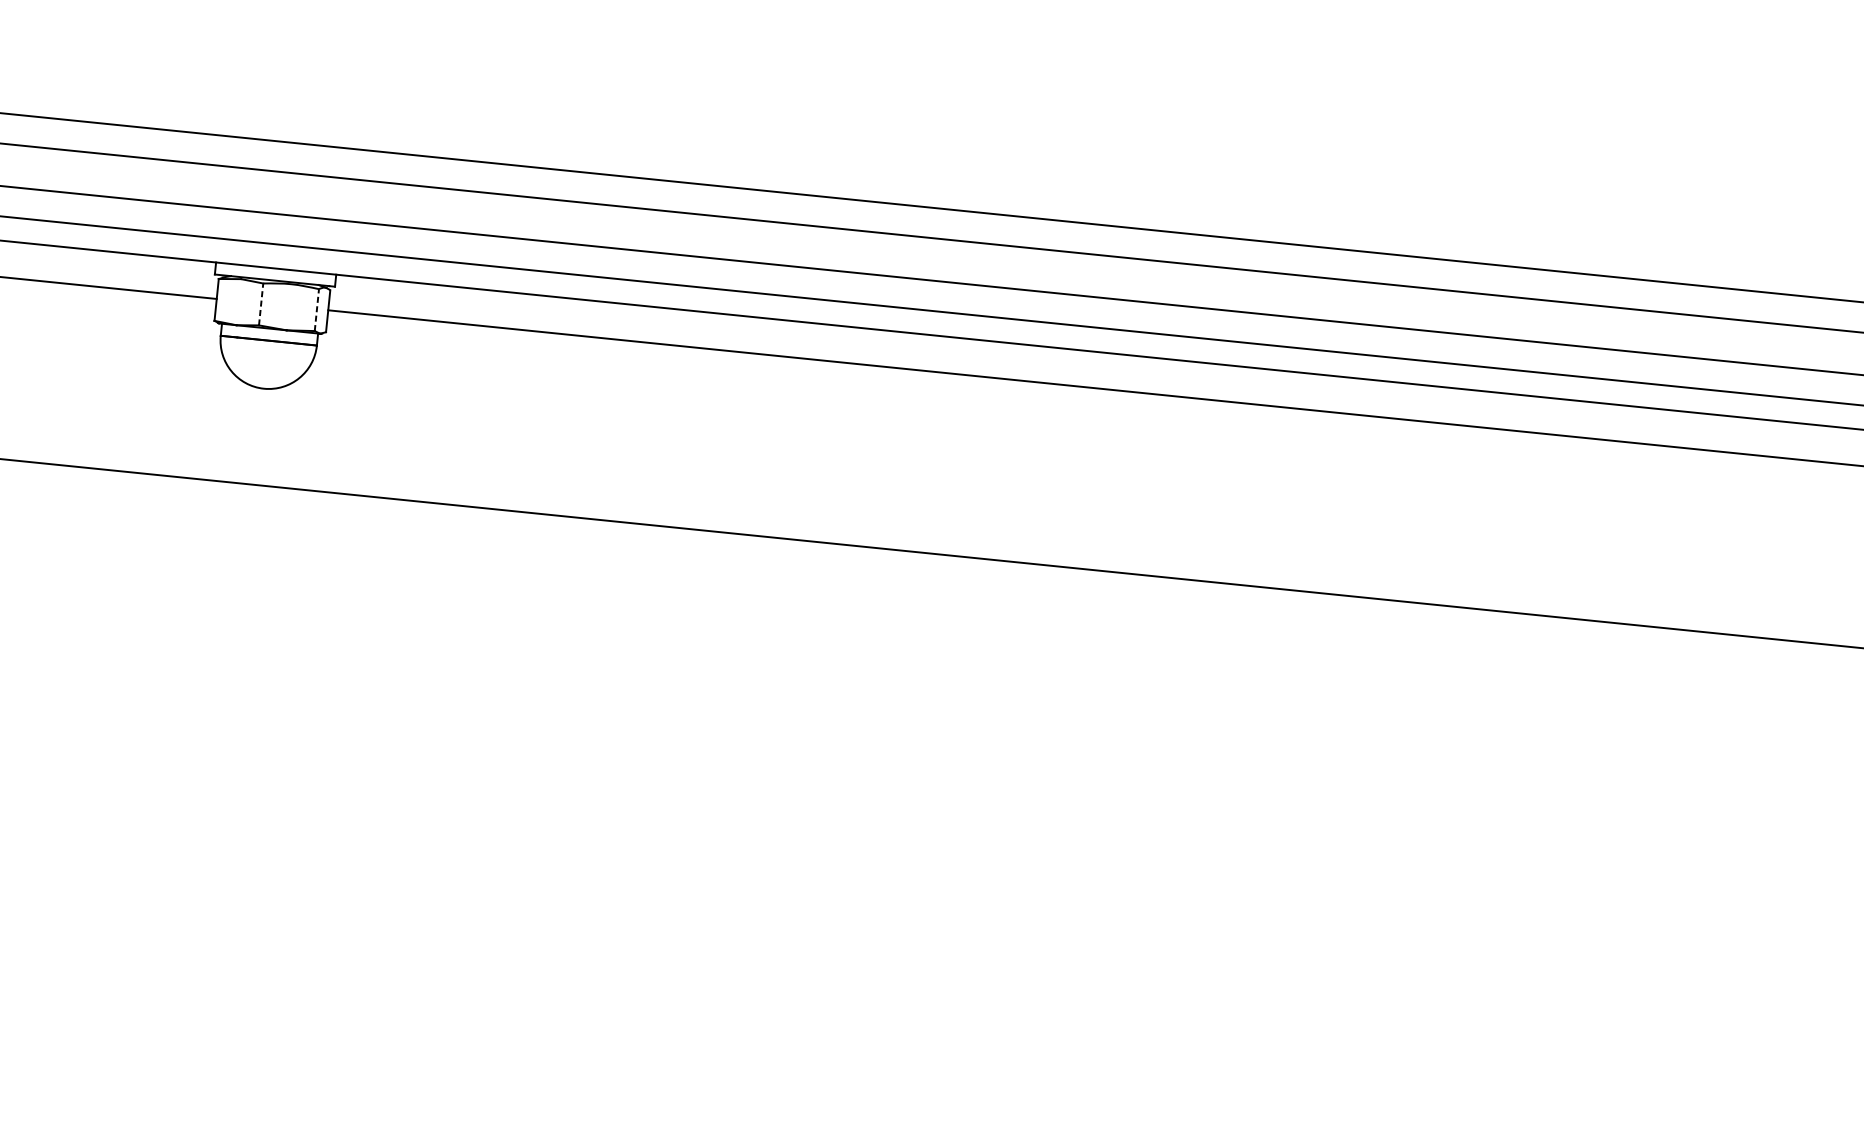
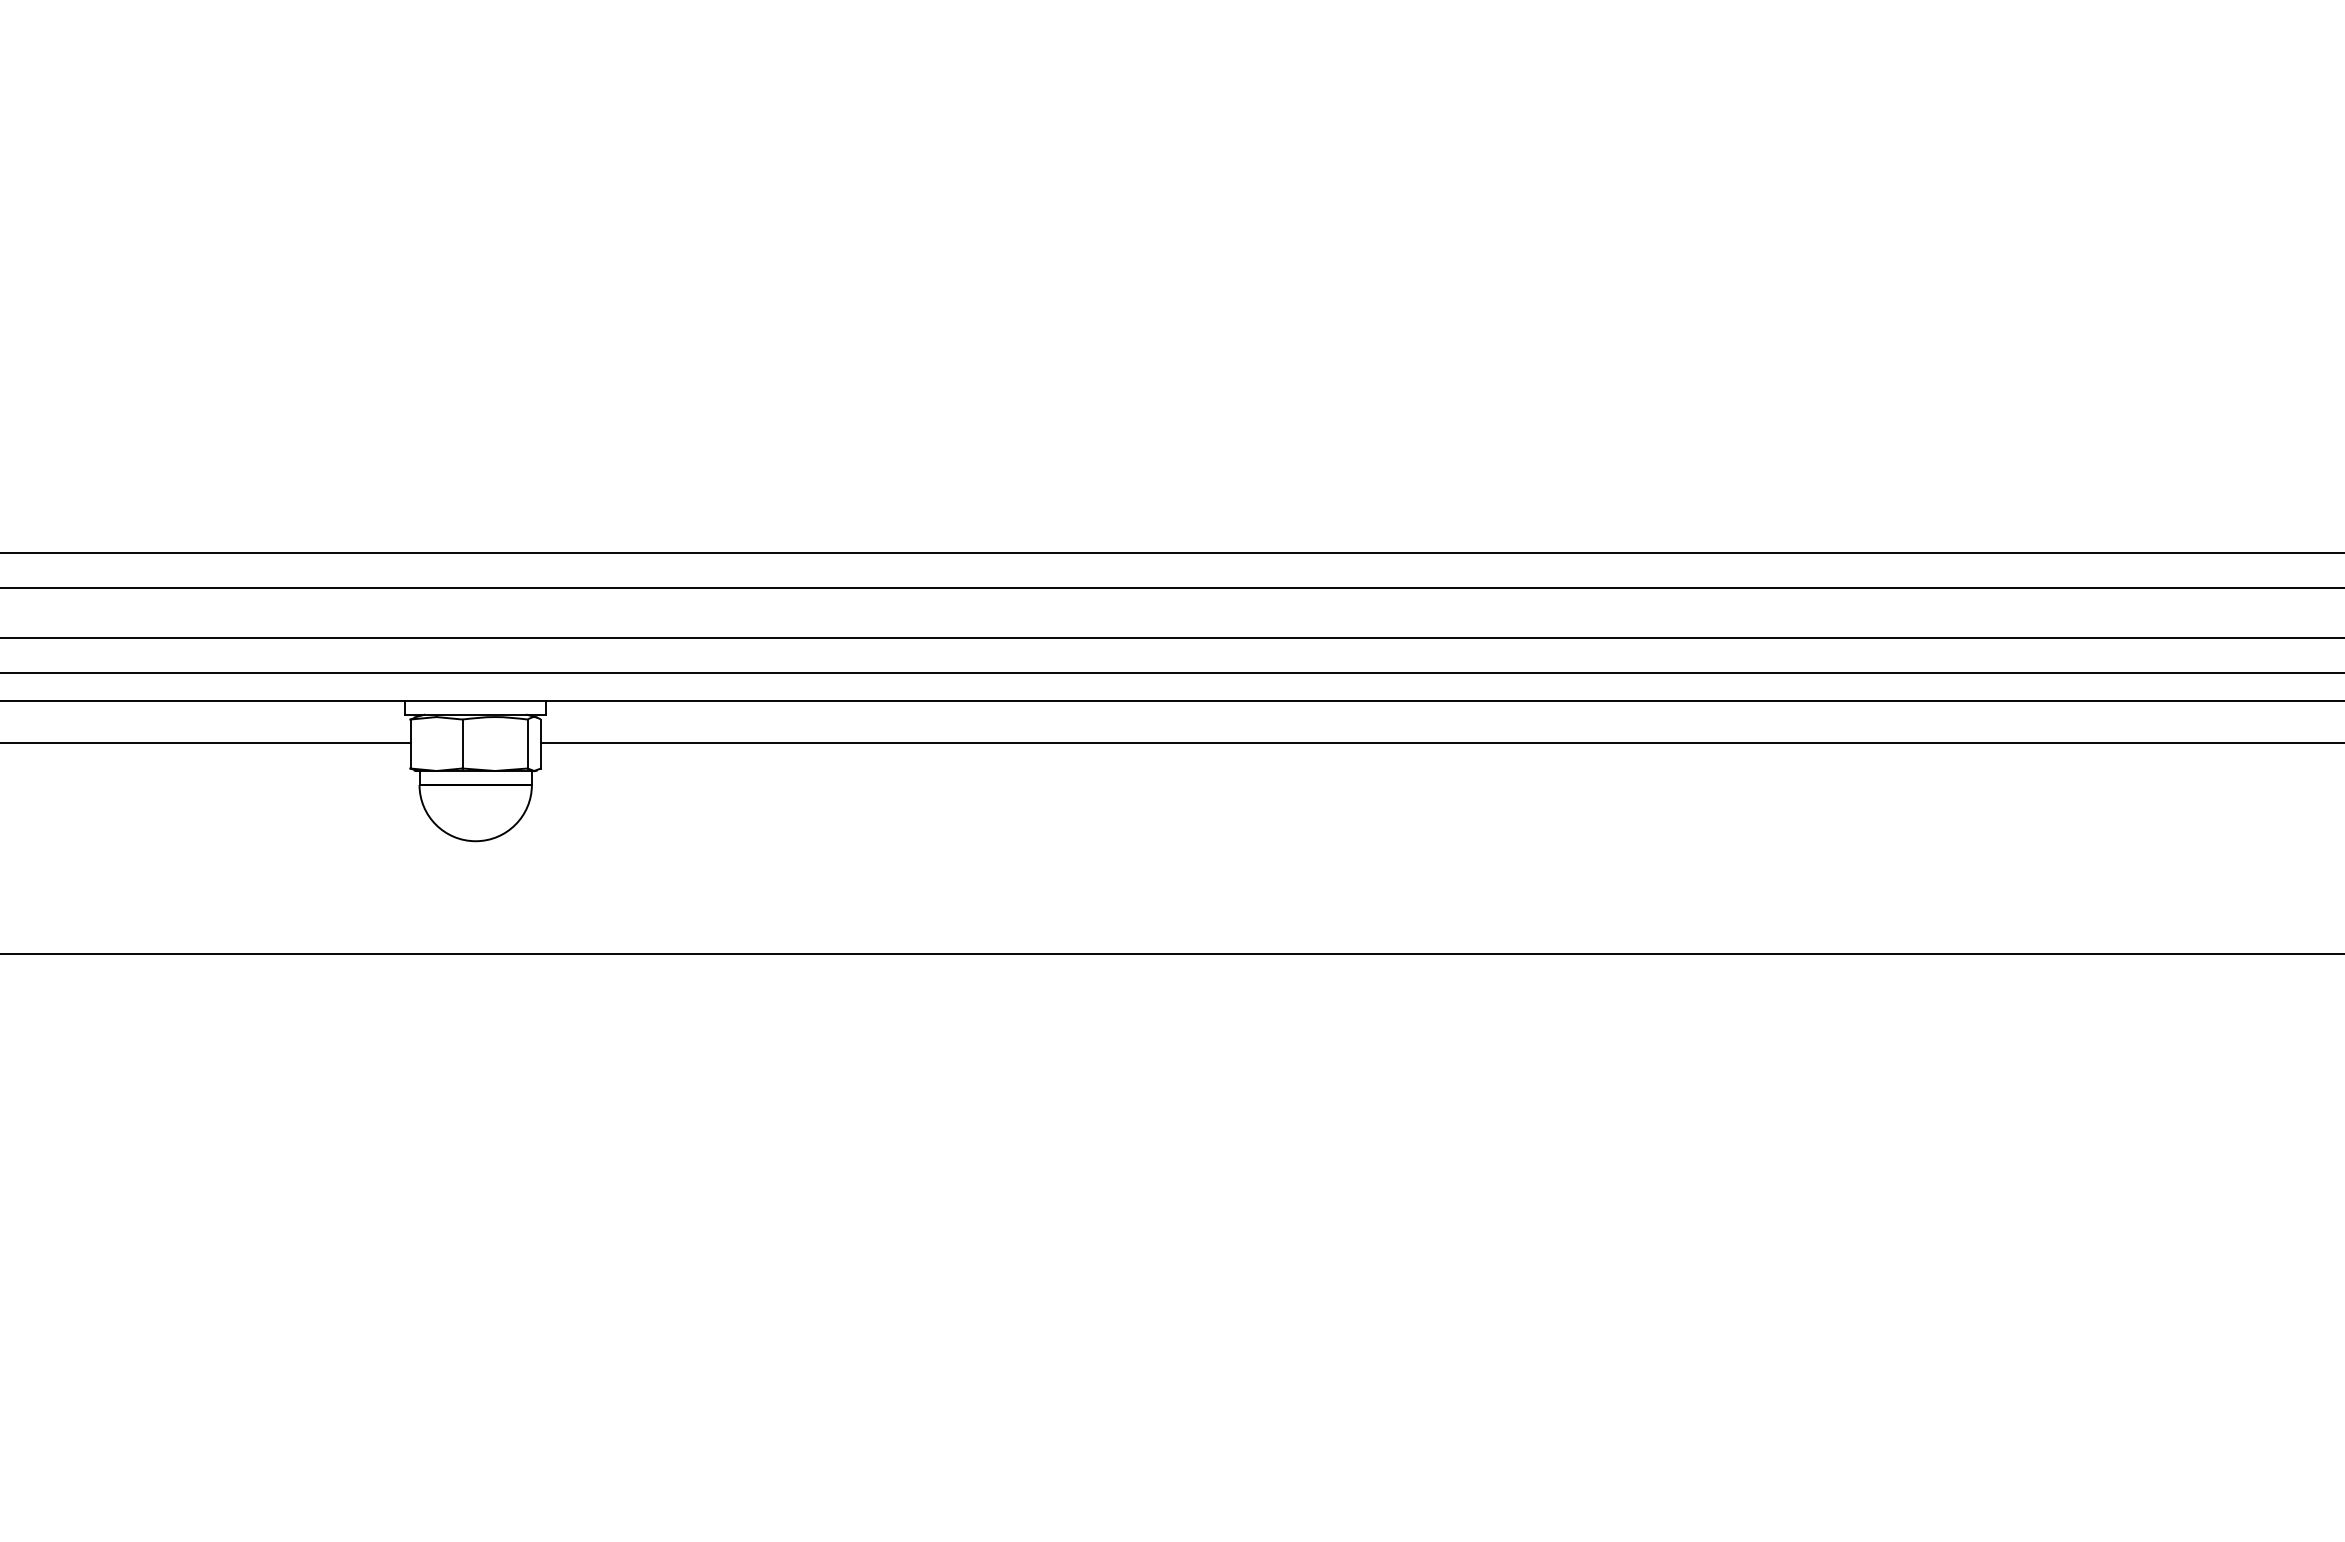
line: (261, 304) -> (462, 743), dashed -> solid
line: (316, 309) -> (527, 743), dashed -> solid

